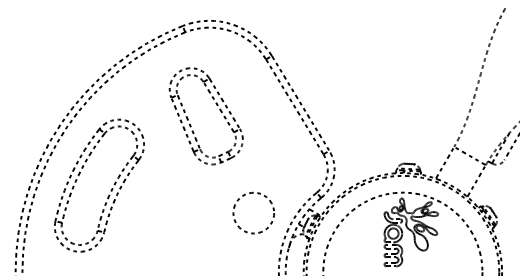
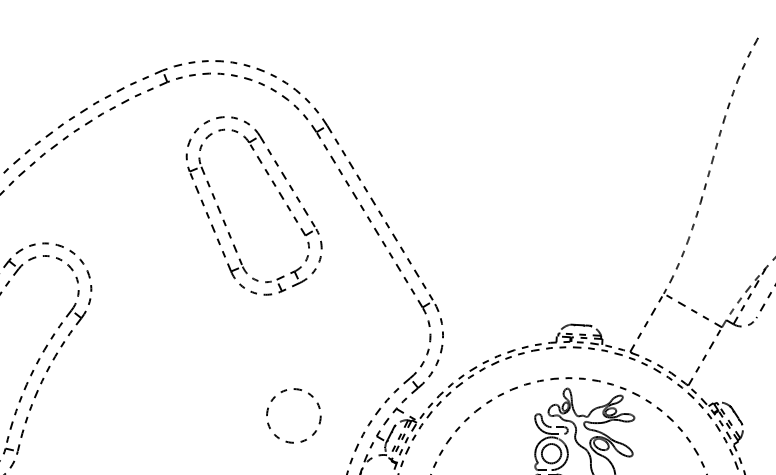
part: (219, 110) -> (278, 195), moved
circle: (253, 212) -> (293, 414), size x0.71

